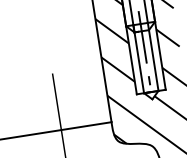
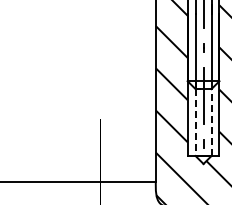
line: (153, 60) -> (211, 122), solid -> dashed
line: (139, 63) -> (195, 123), solid -> dashed

